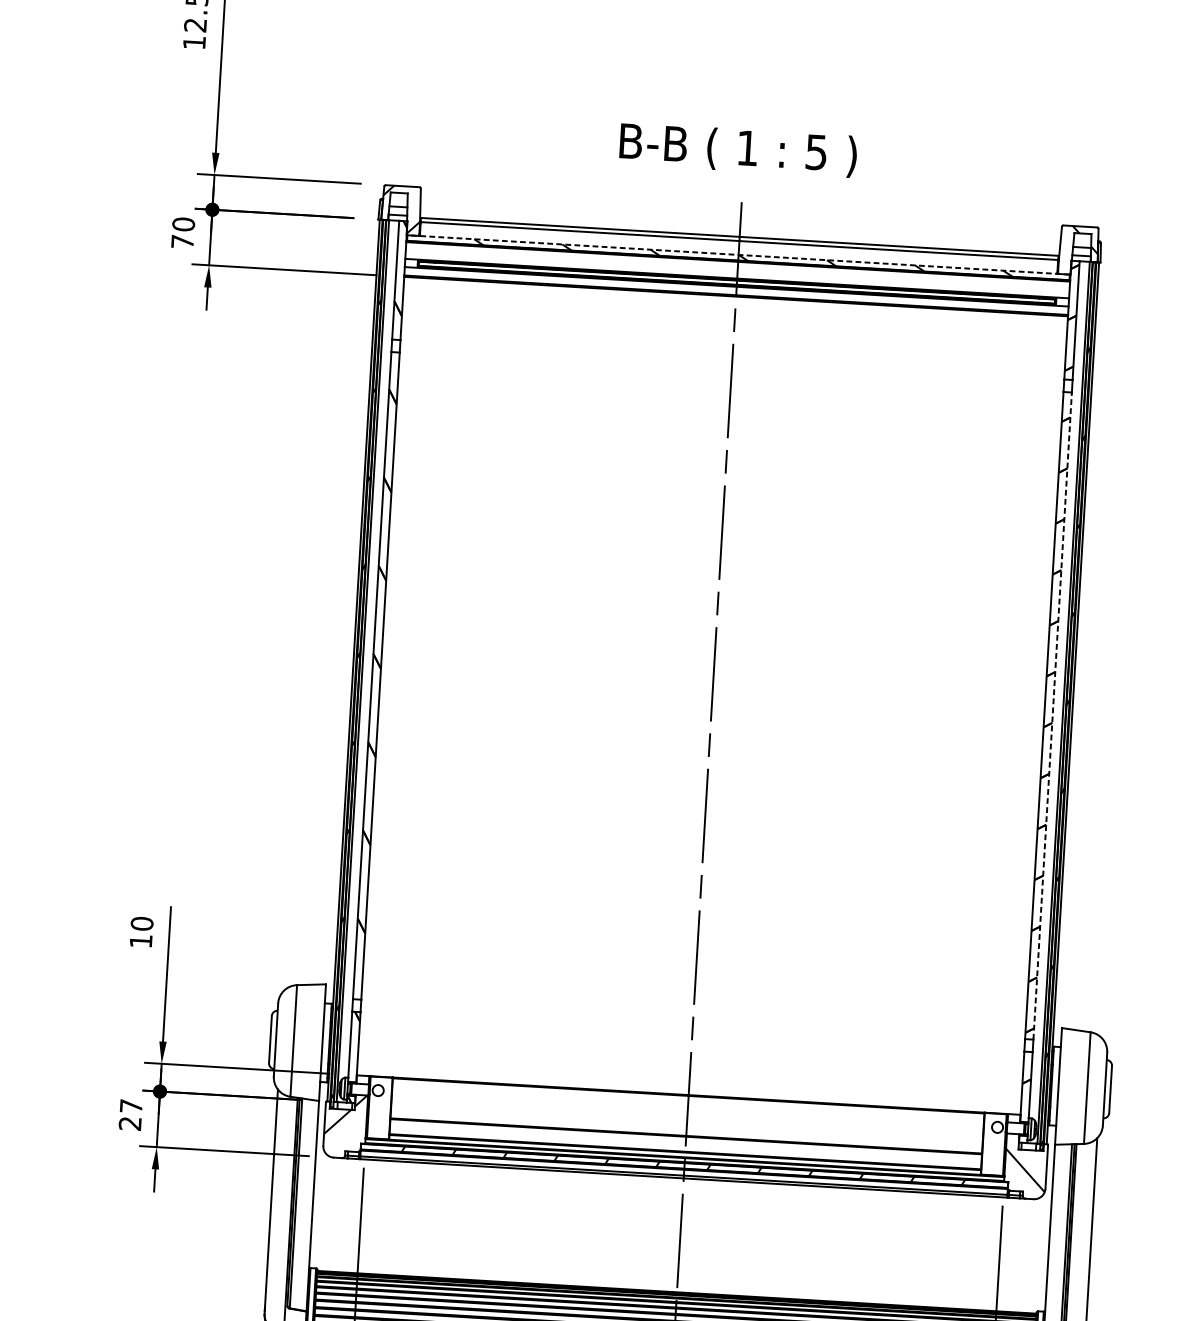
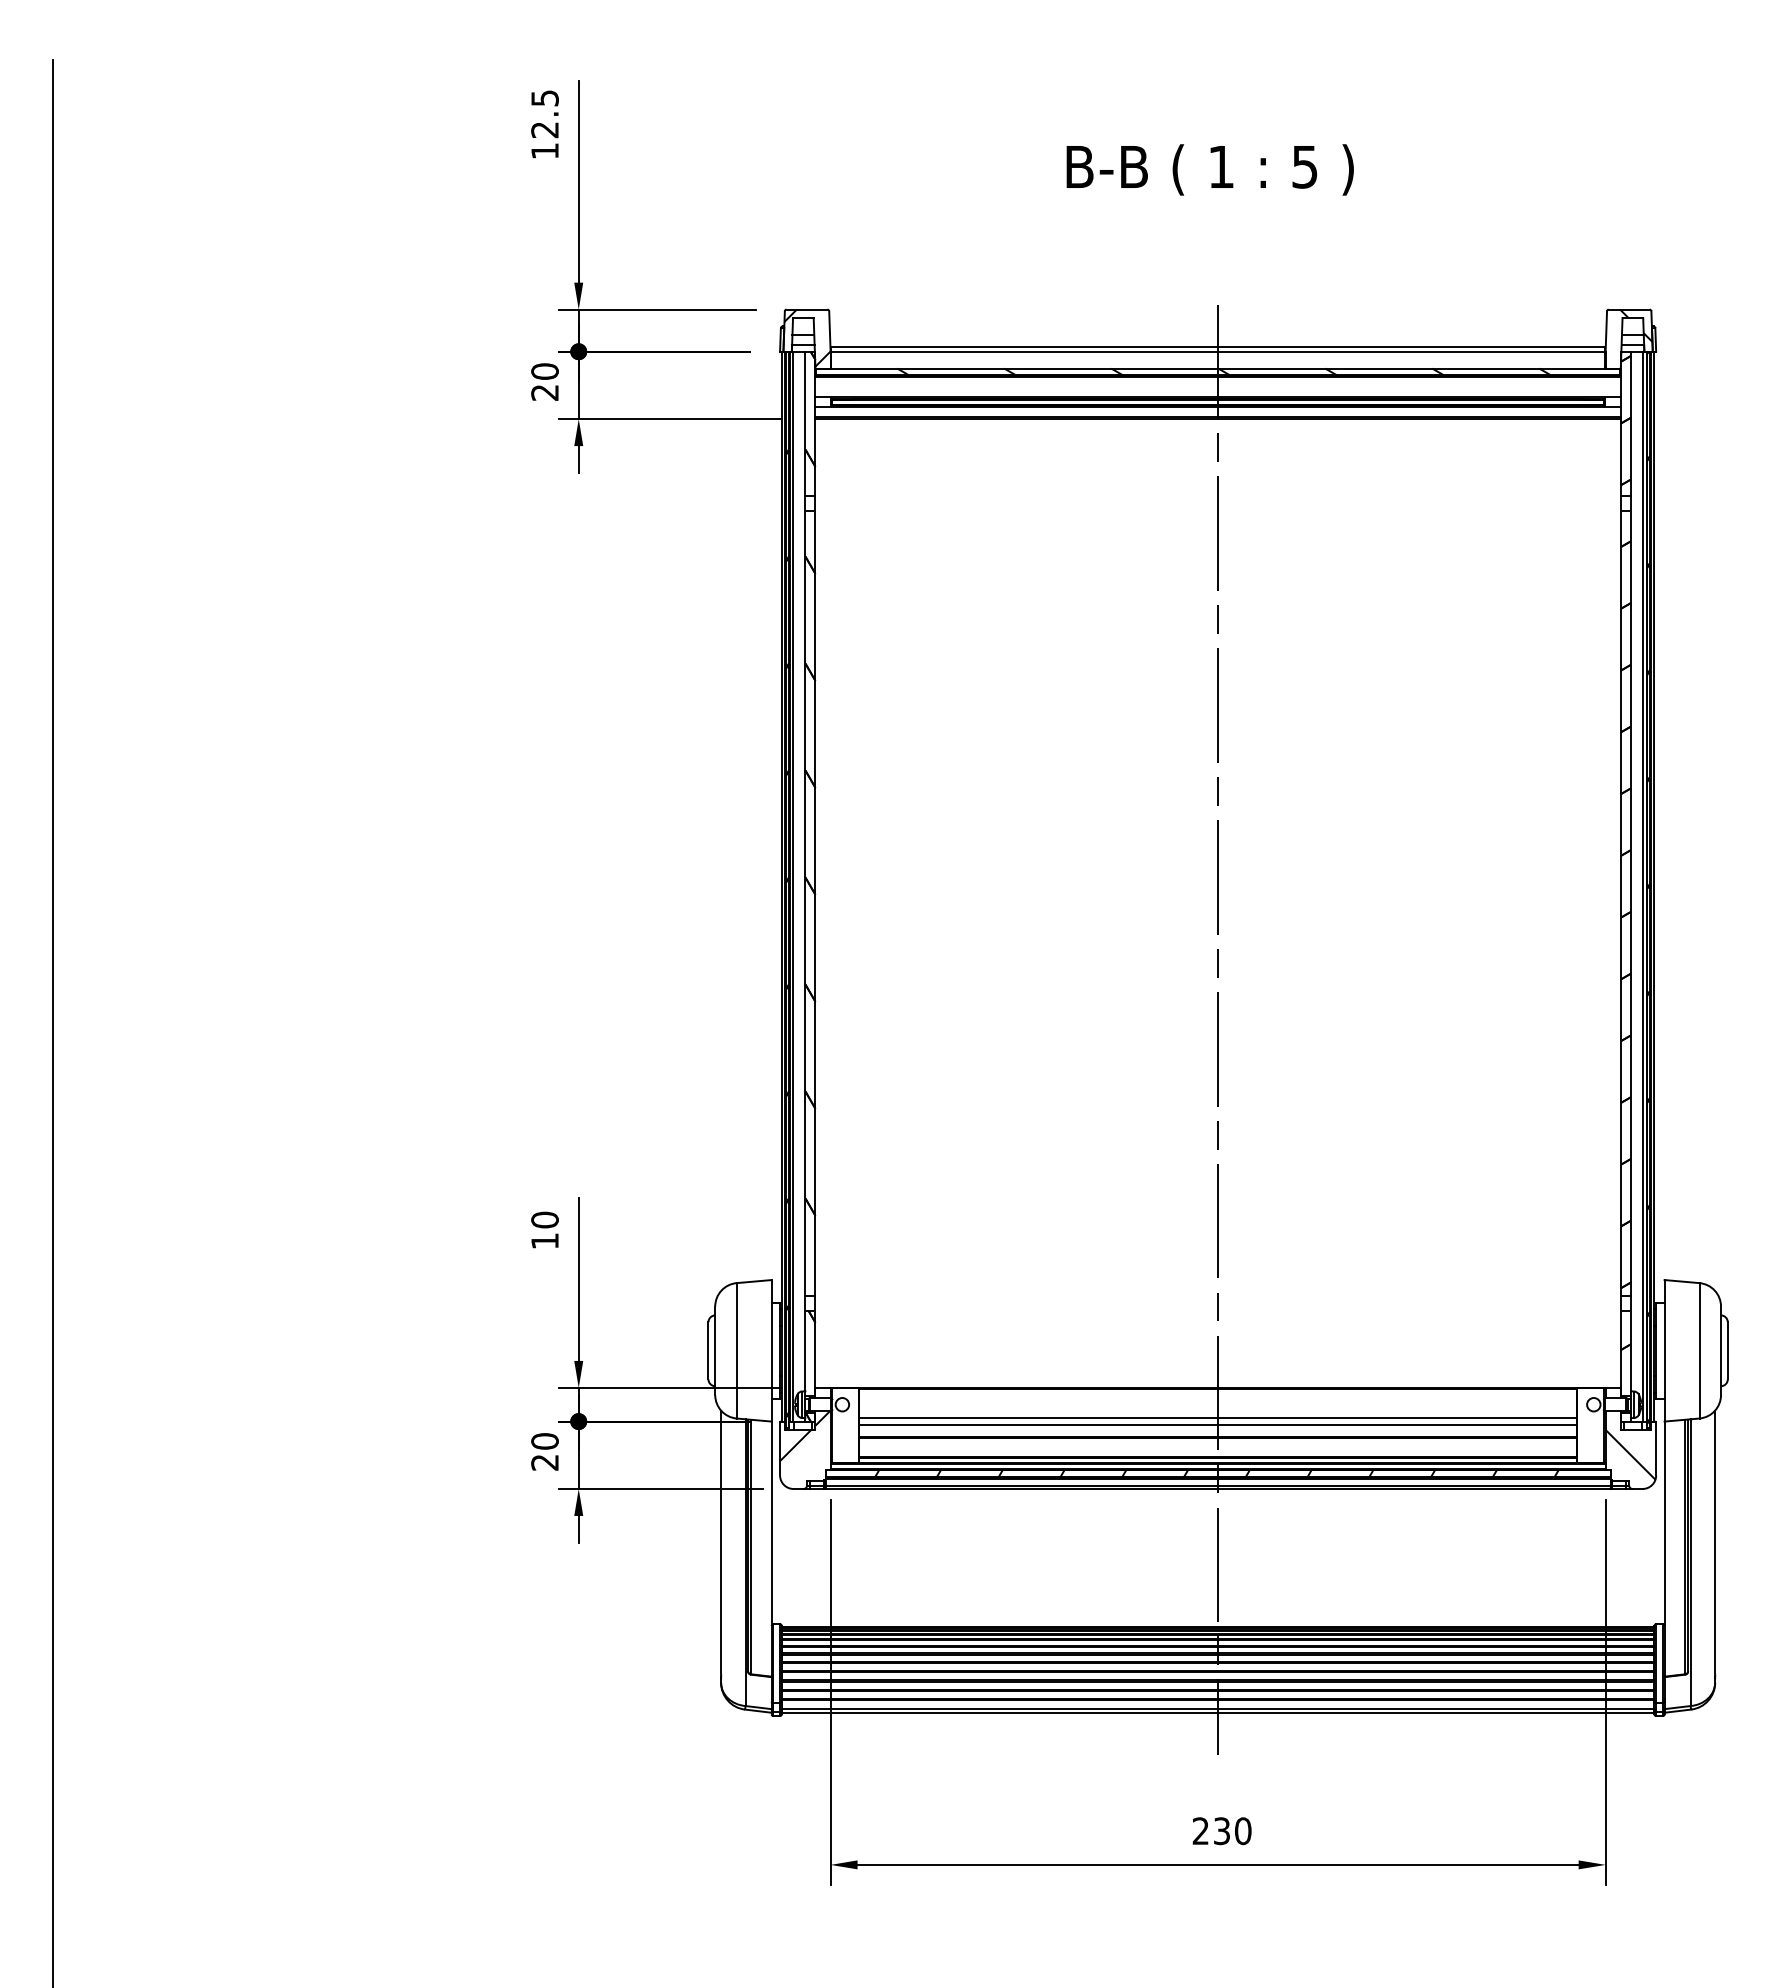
text: (737, 149) -> (1209, 169), moved
text: (182, 241) -> (544, 392), 70 -> 20
line: (738, 254) -> (1218, 368), dashed -> solid
line: (1052, 716) -> (1630, 903), dashed -> solid
text: (130, 1106) -> (544, 1441), 27 -> 20
line: (686, 1120) -> (1217, 1418), added
line: (686, 1125) -> (1217, 1424), added

